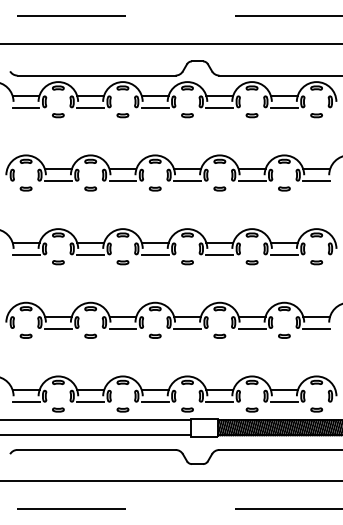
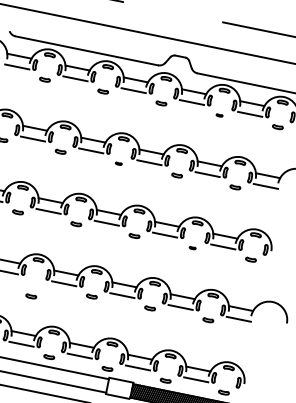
part: (251, 115) -> (219, 115), size x0.6
part: (154, 188) -> (118, 163), size x0.6
part: (251, 262) -> (192, 247), size x0.6
part: (90, 335) -> (31, 295), moved

